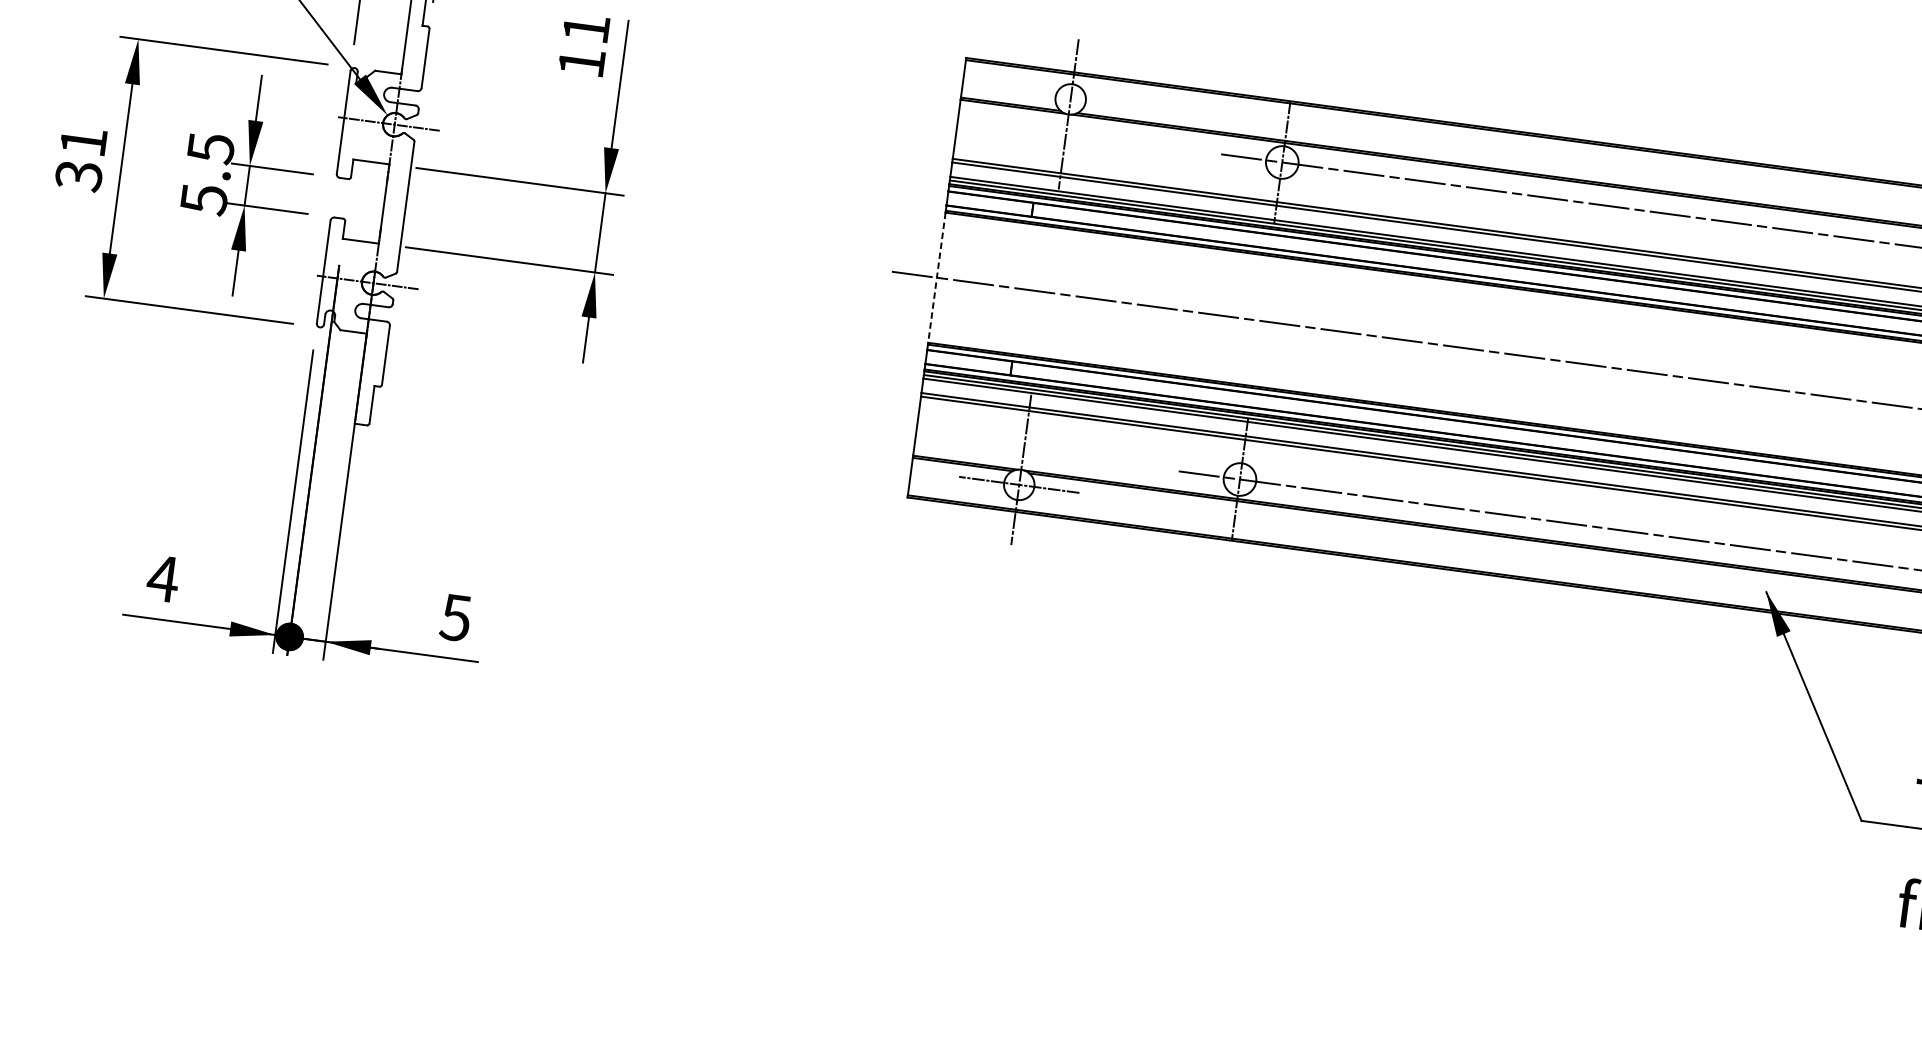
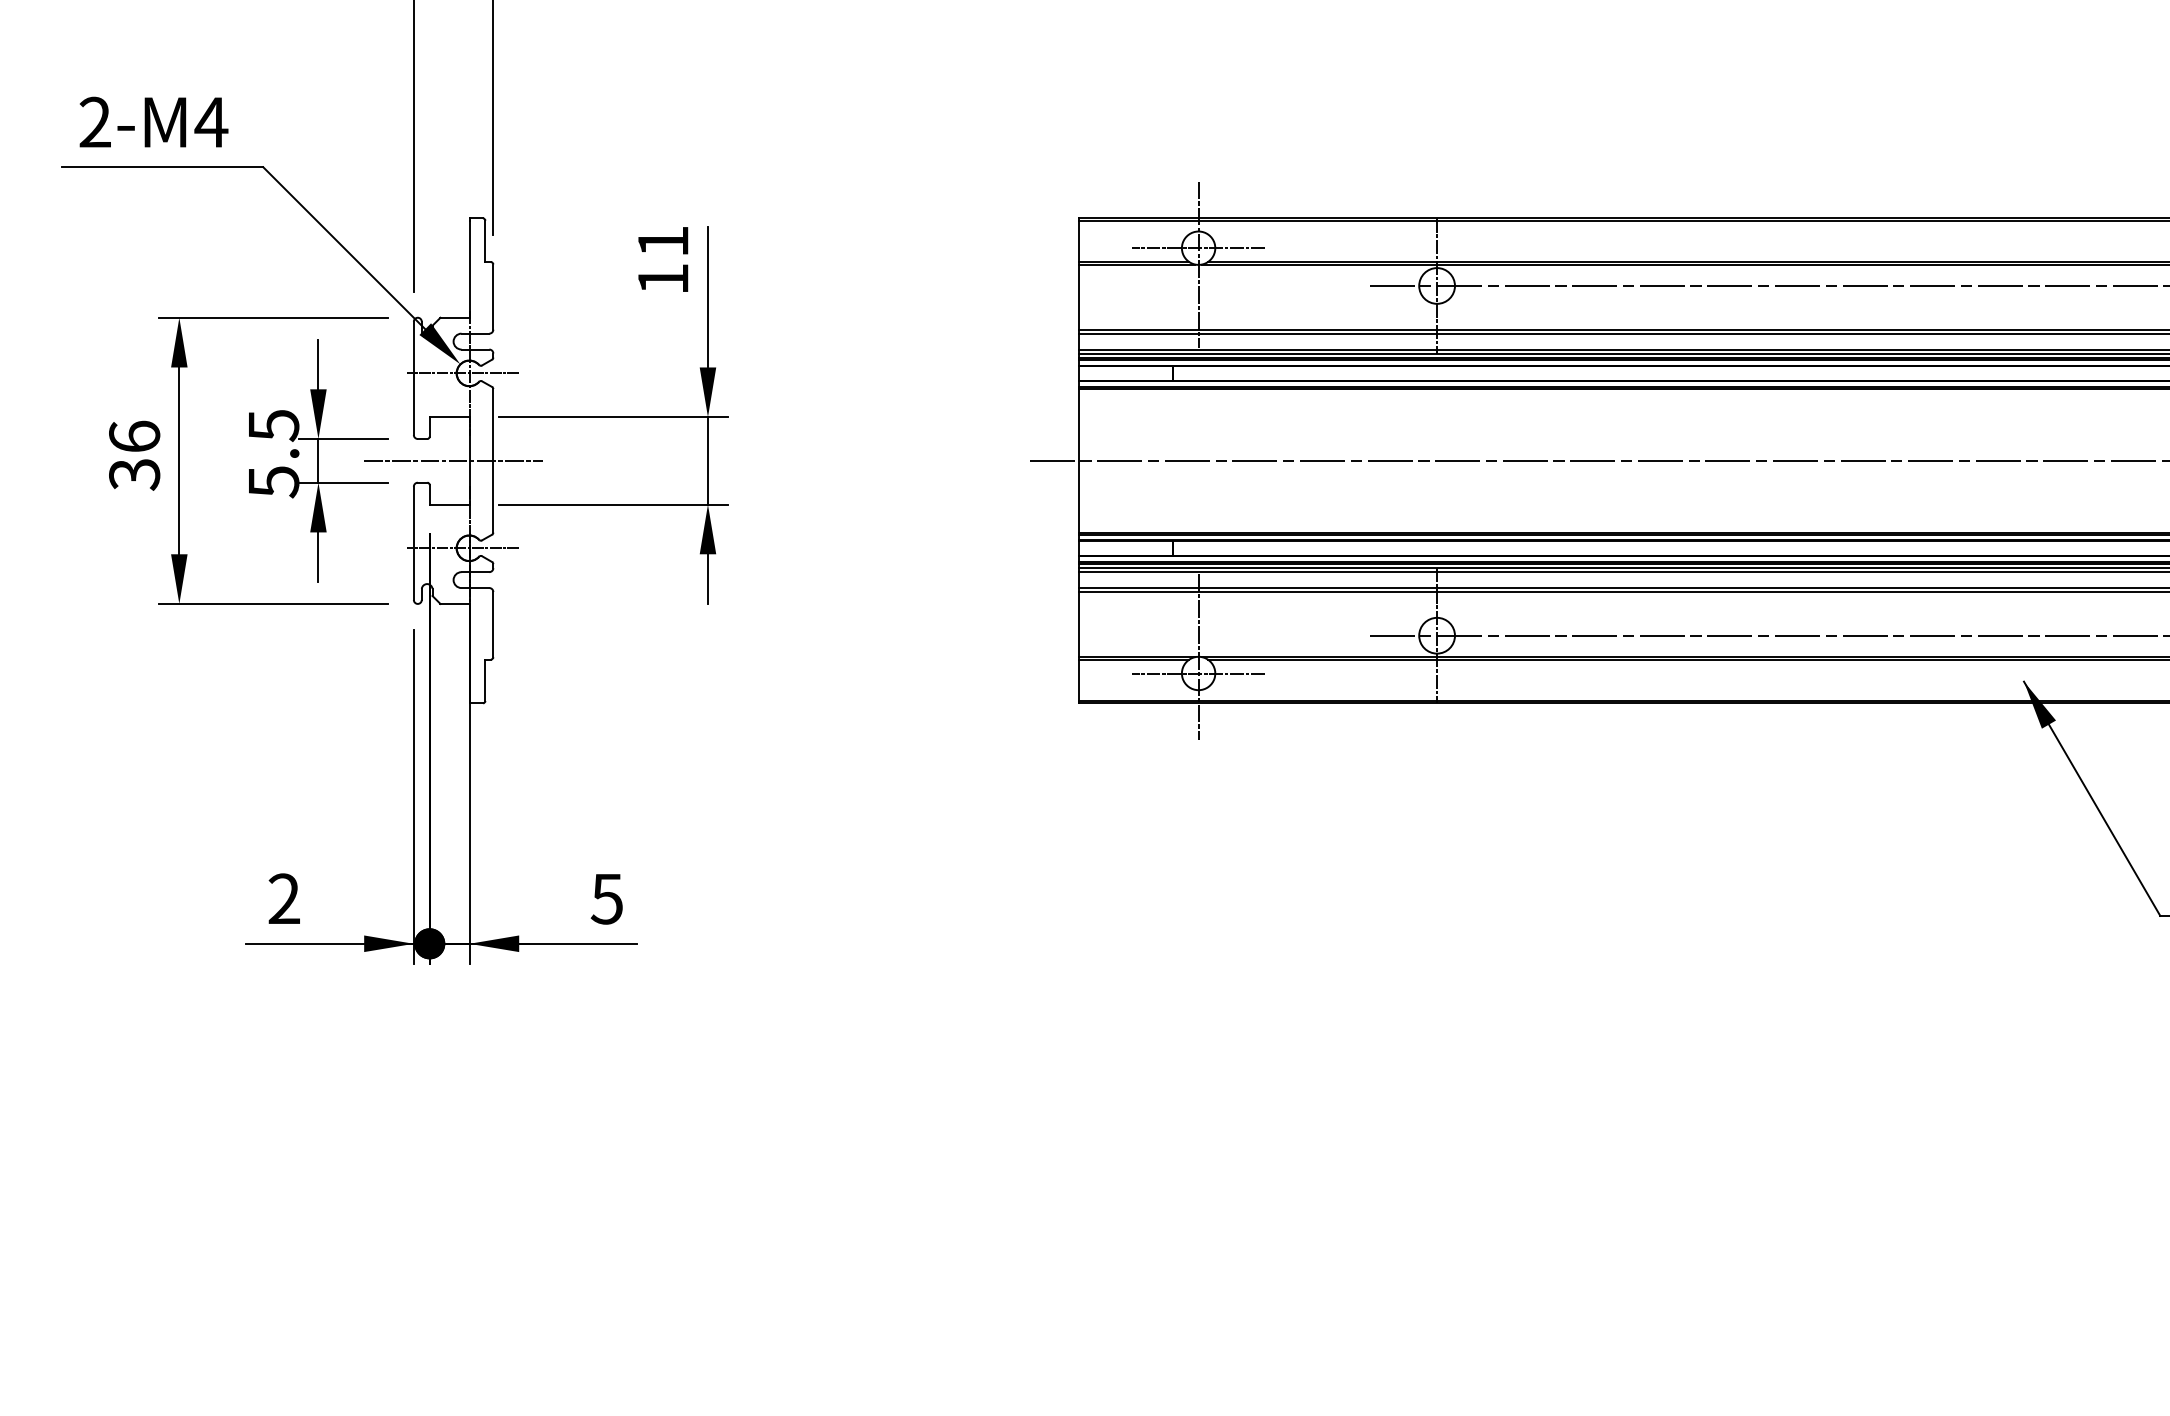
line: (1070, 99) -> (1198, 248), added
text: (83, 140) -> (134, 435), 31 -> 36
line: (369, 201) -> (453, 460), added
line: (937, 277) -> (1079, 460), dashed -> solid
text: (163, 578) -> (284, 898), 4 -> 2

